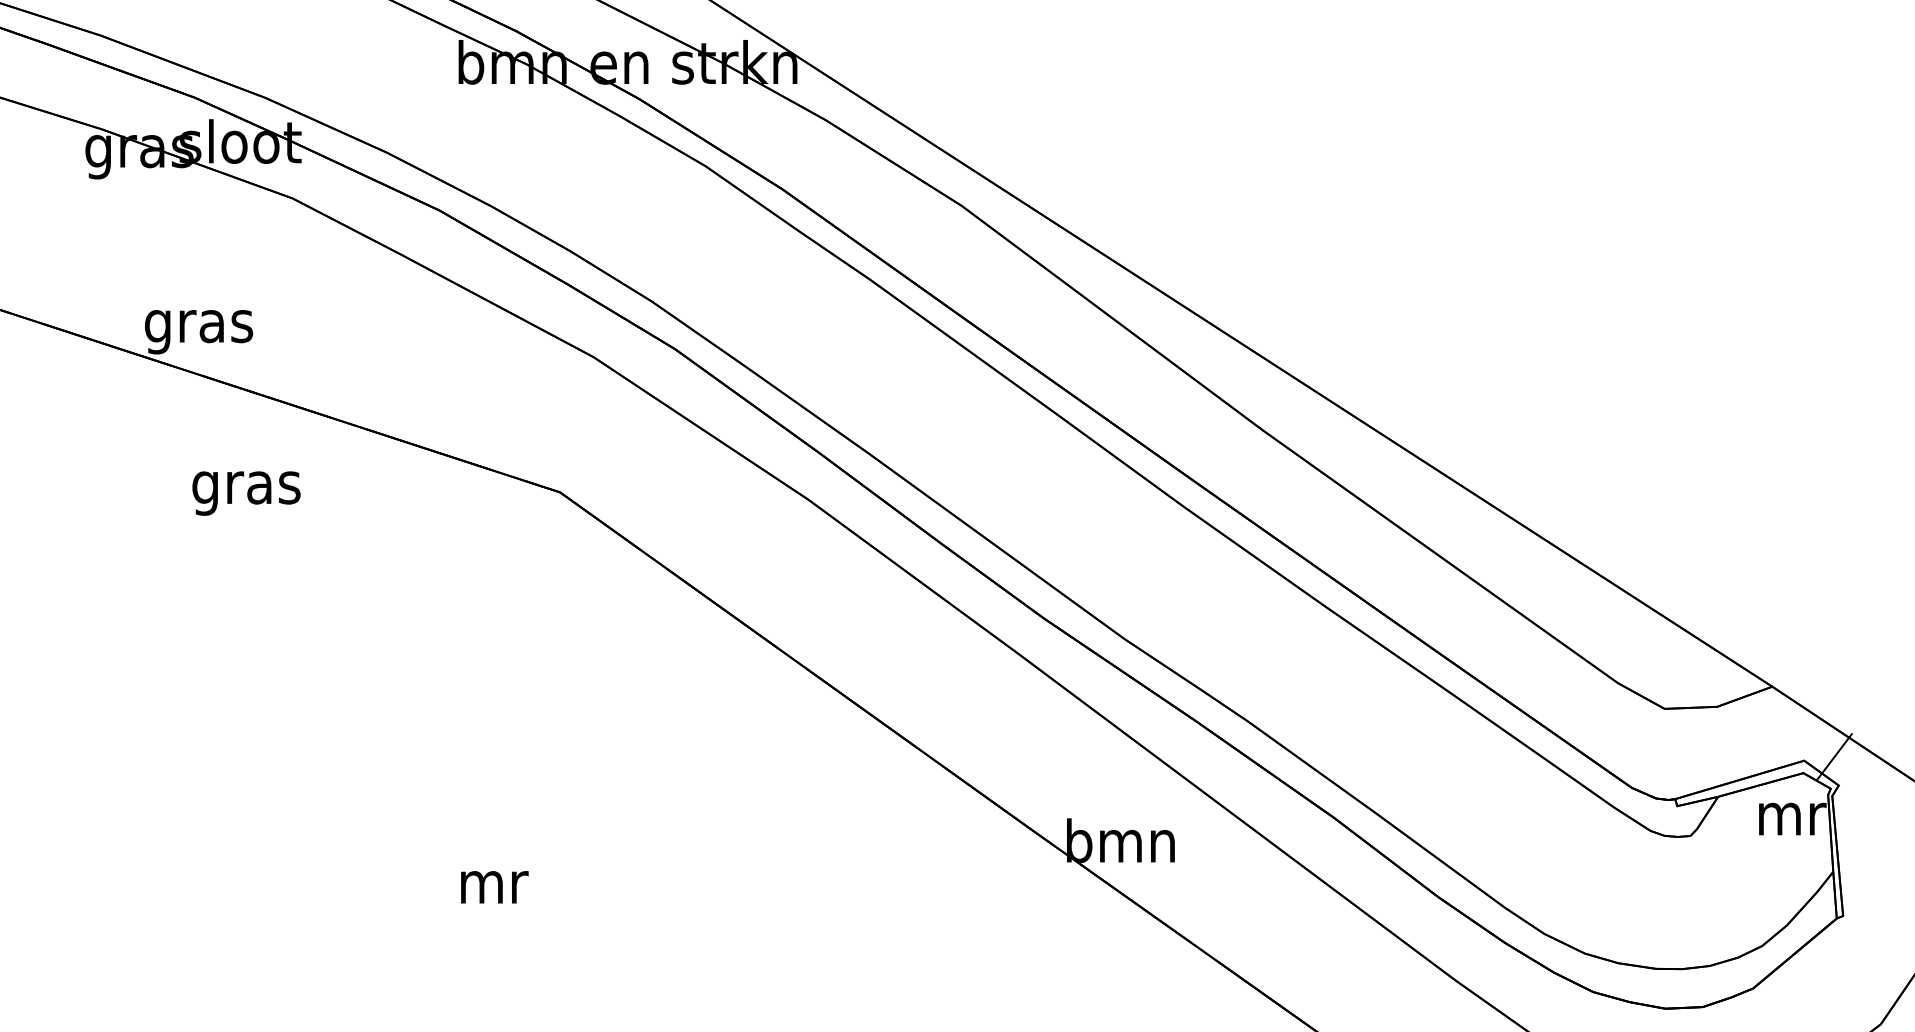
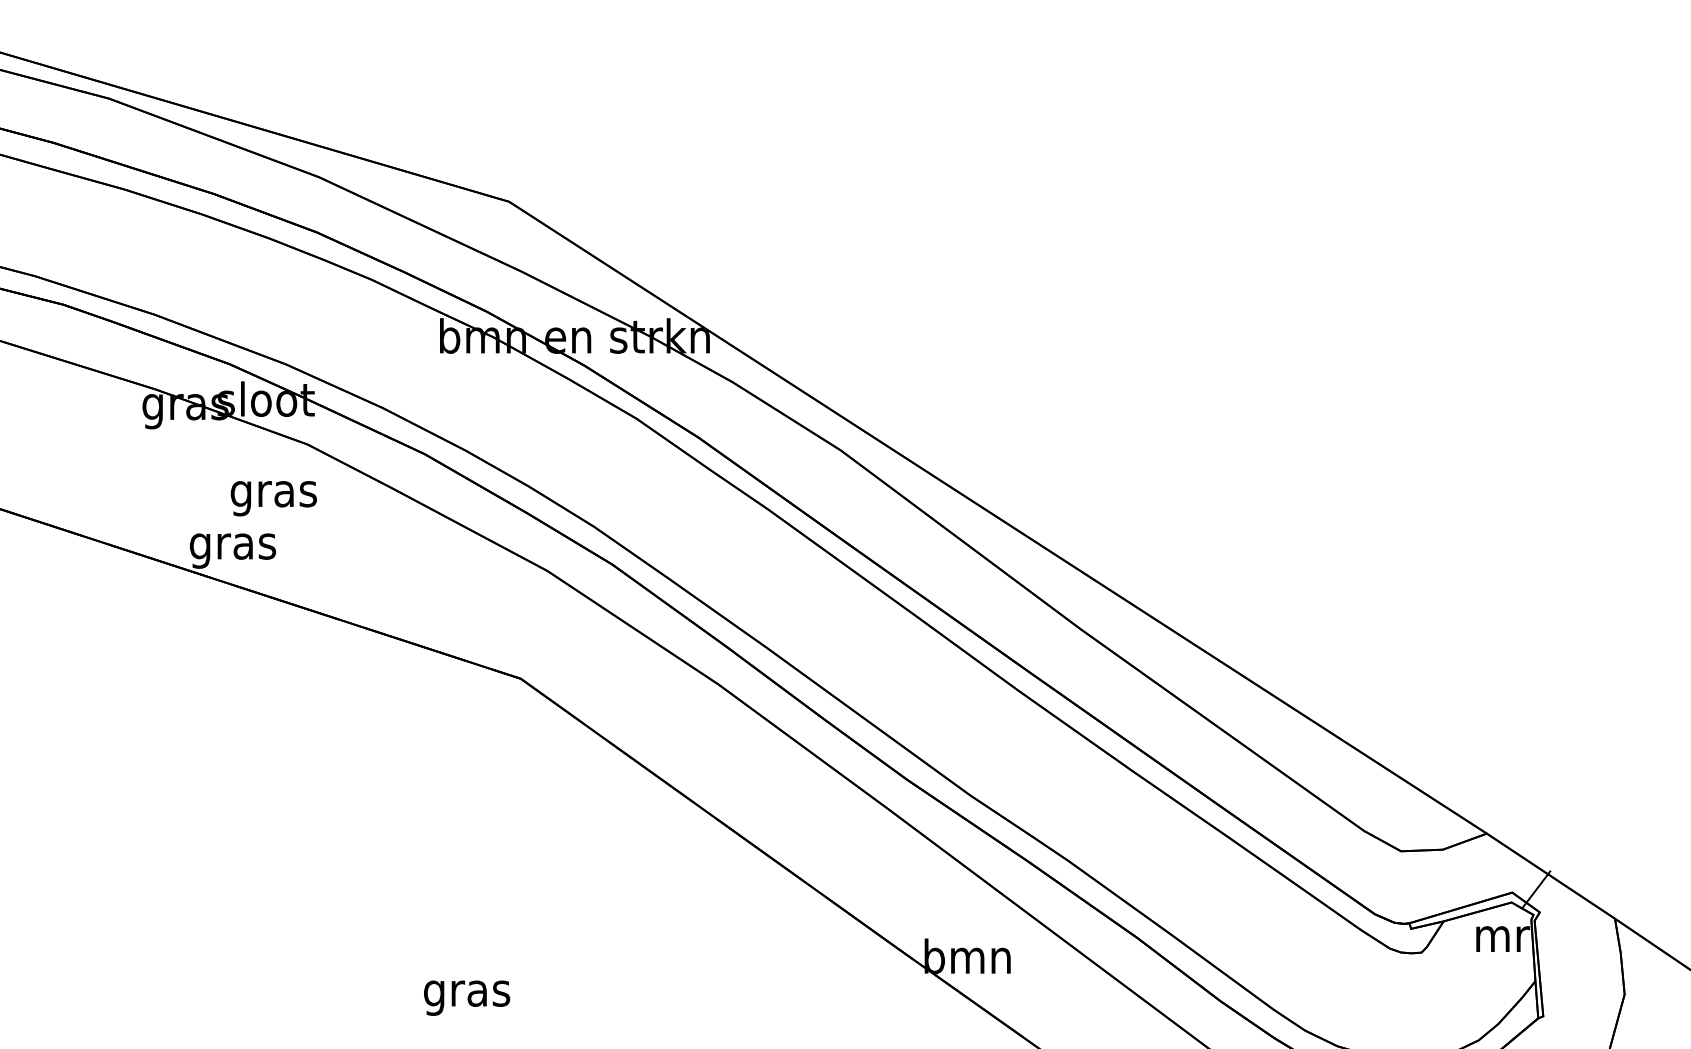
text: (246, 493) -> (273, 498), moved
text: (493, 892) -> (467, 997), mr -> gras

